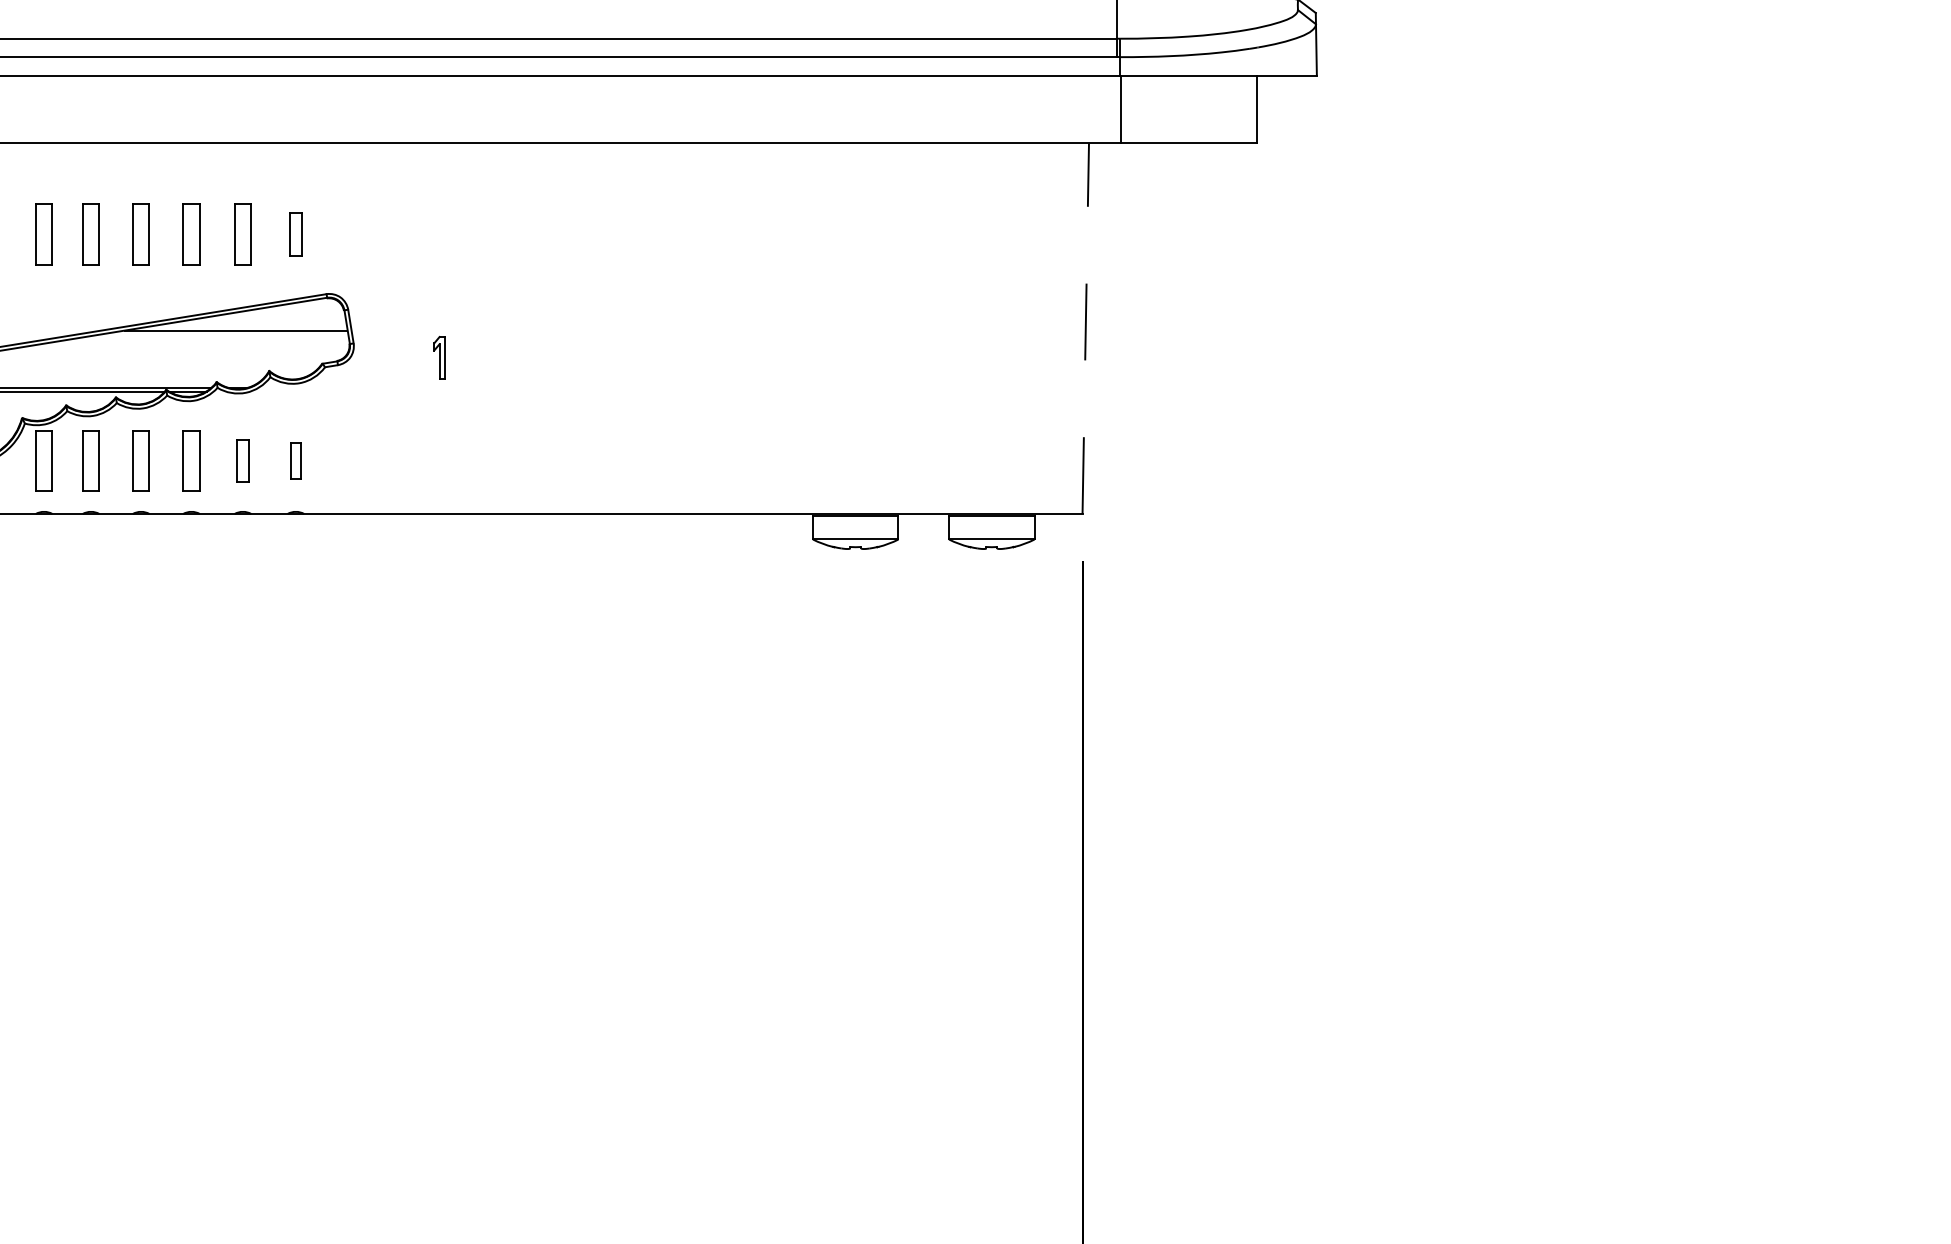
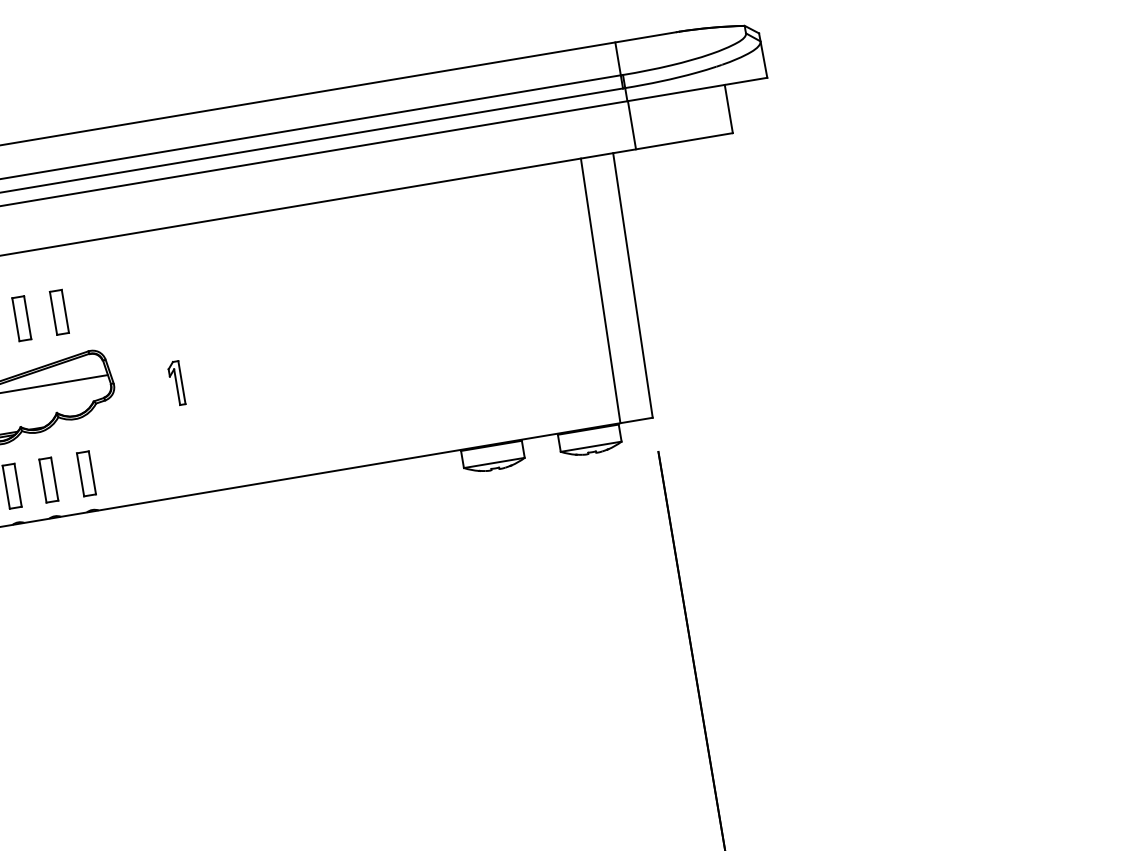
part: (295, 234) -> (59, 312), size x1.43
line: (1040, 328) -> (600, 290), added
line: (1085, 328) -> (632, 285), dashed -> solid
part: (439, 357) -> (176, 382), size x1.43
part: (242, 460) -> (48, 479), size x1.43
part: (295, 460) -> (86, 473), size x1.67

